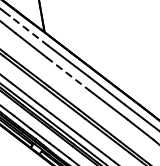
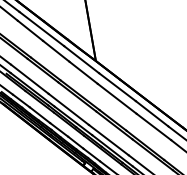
line: (28, 30) -> (81, 59), dashed -> solid
line: (68, 73) -> (117, 98), dashed -> solid

